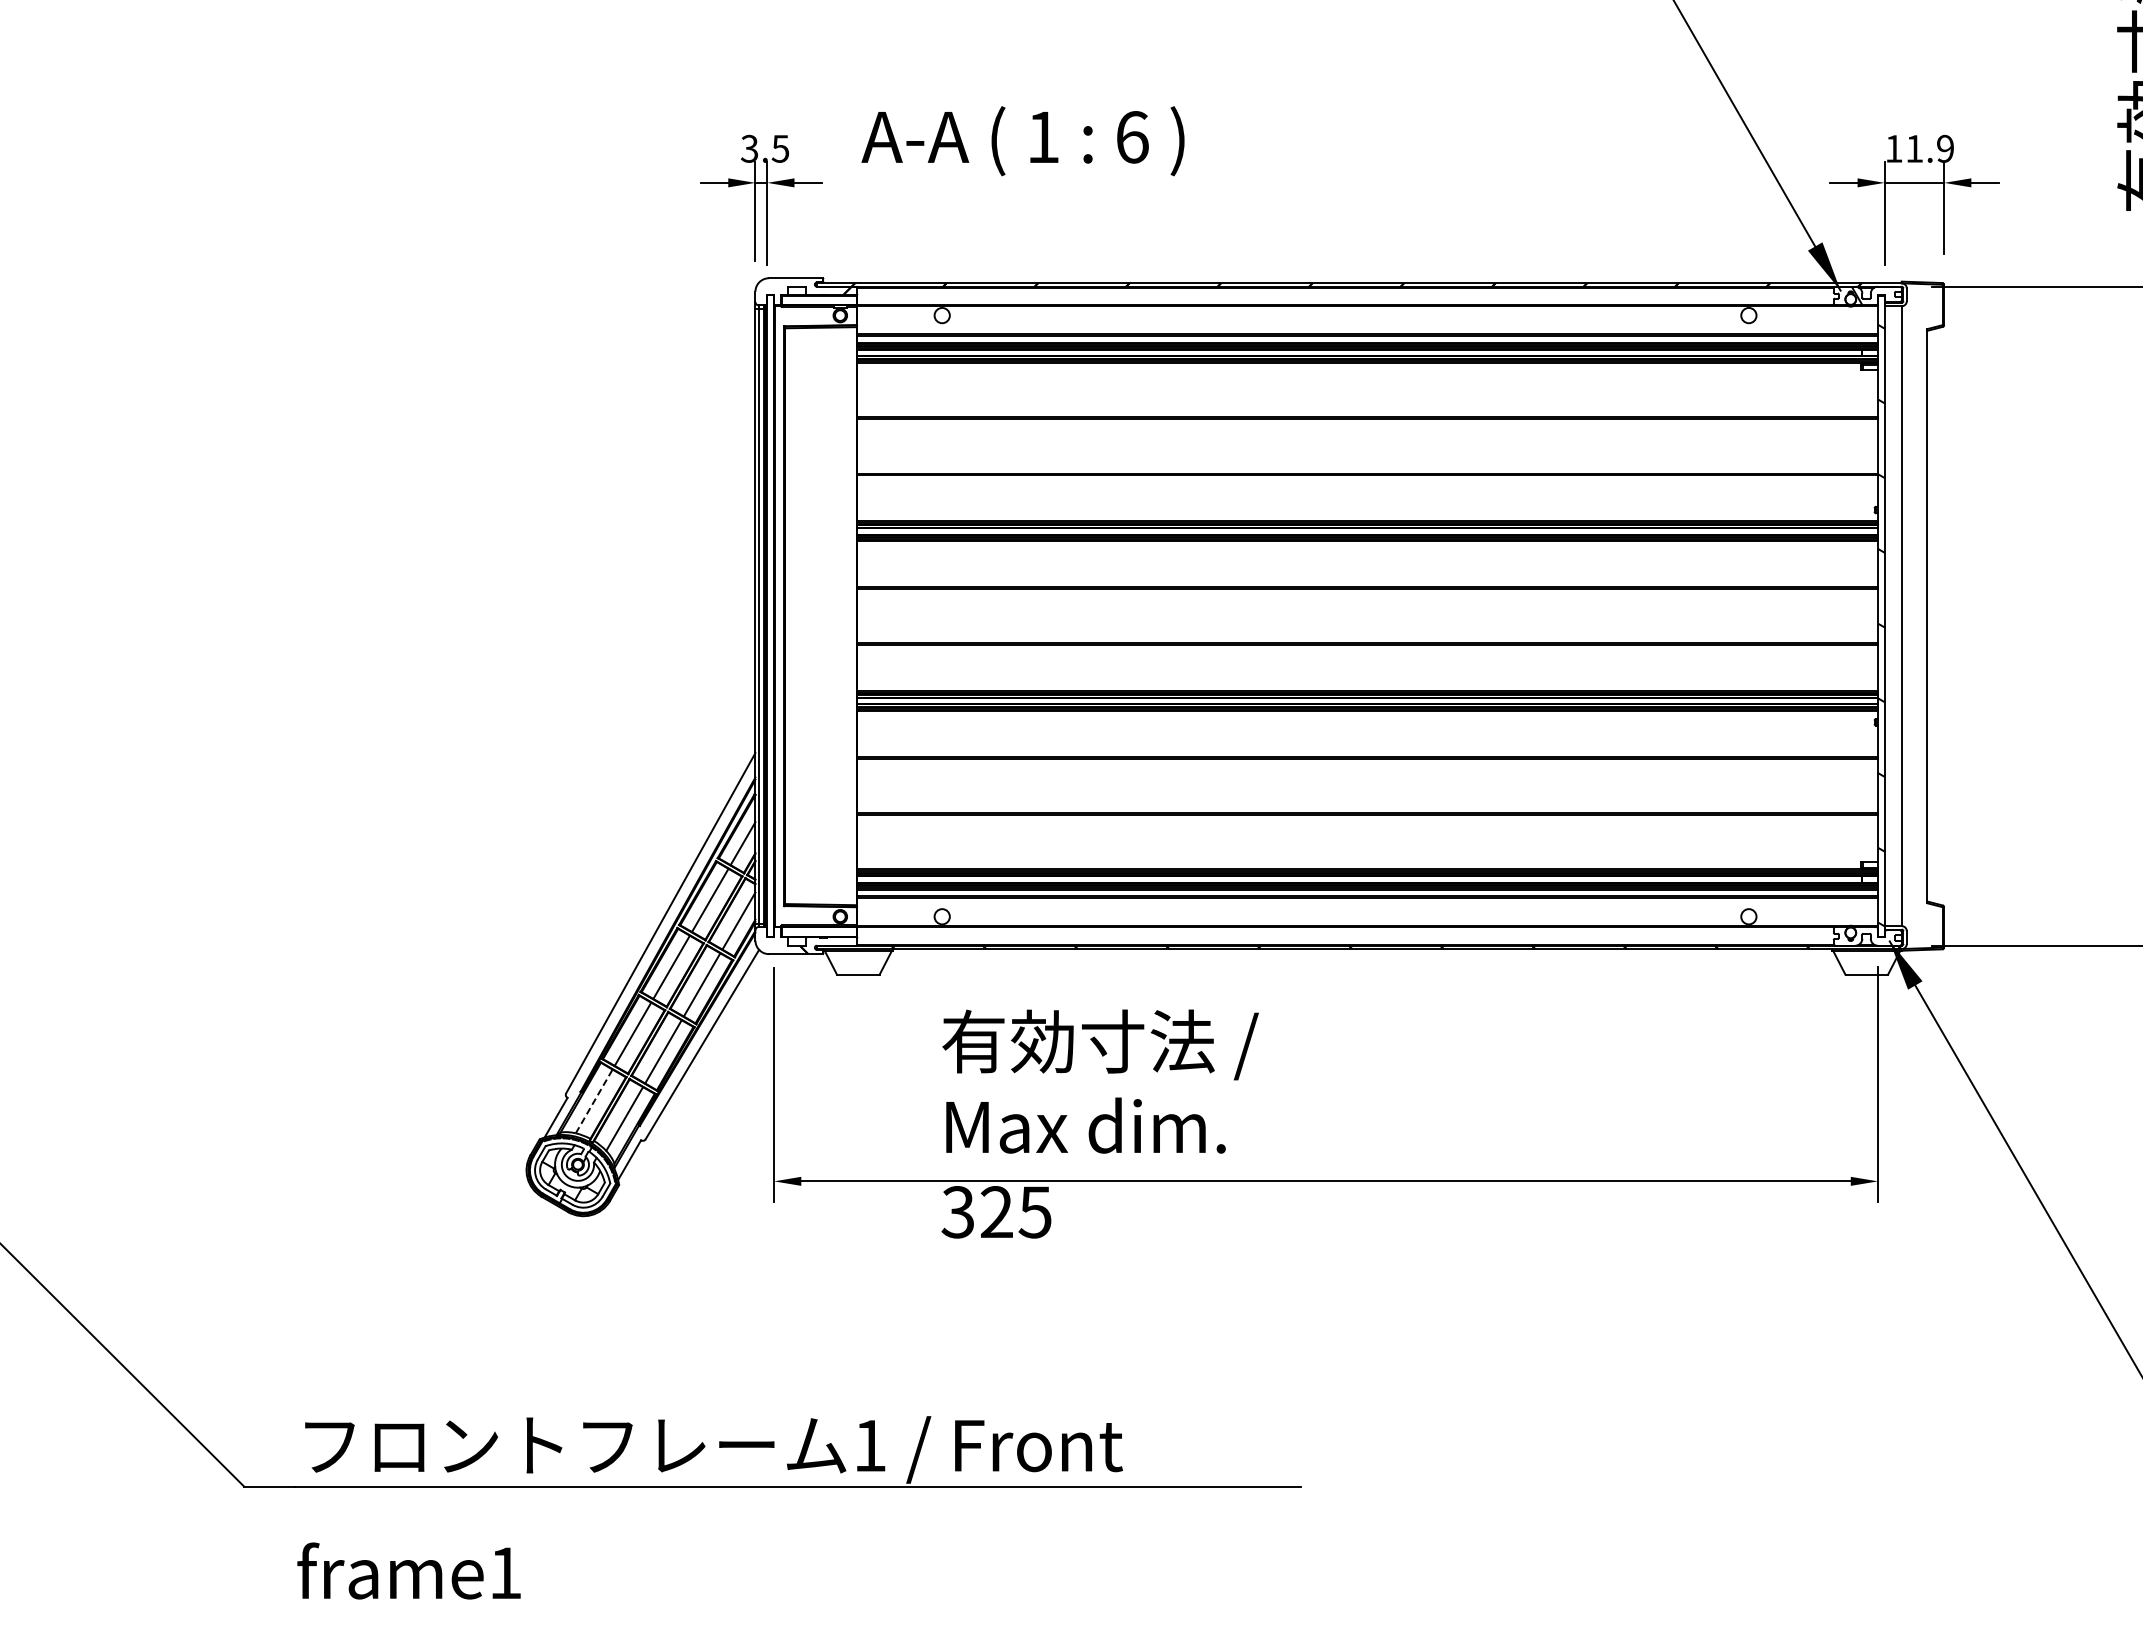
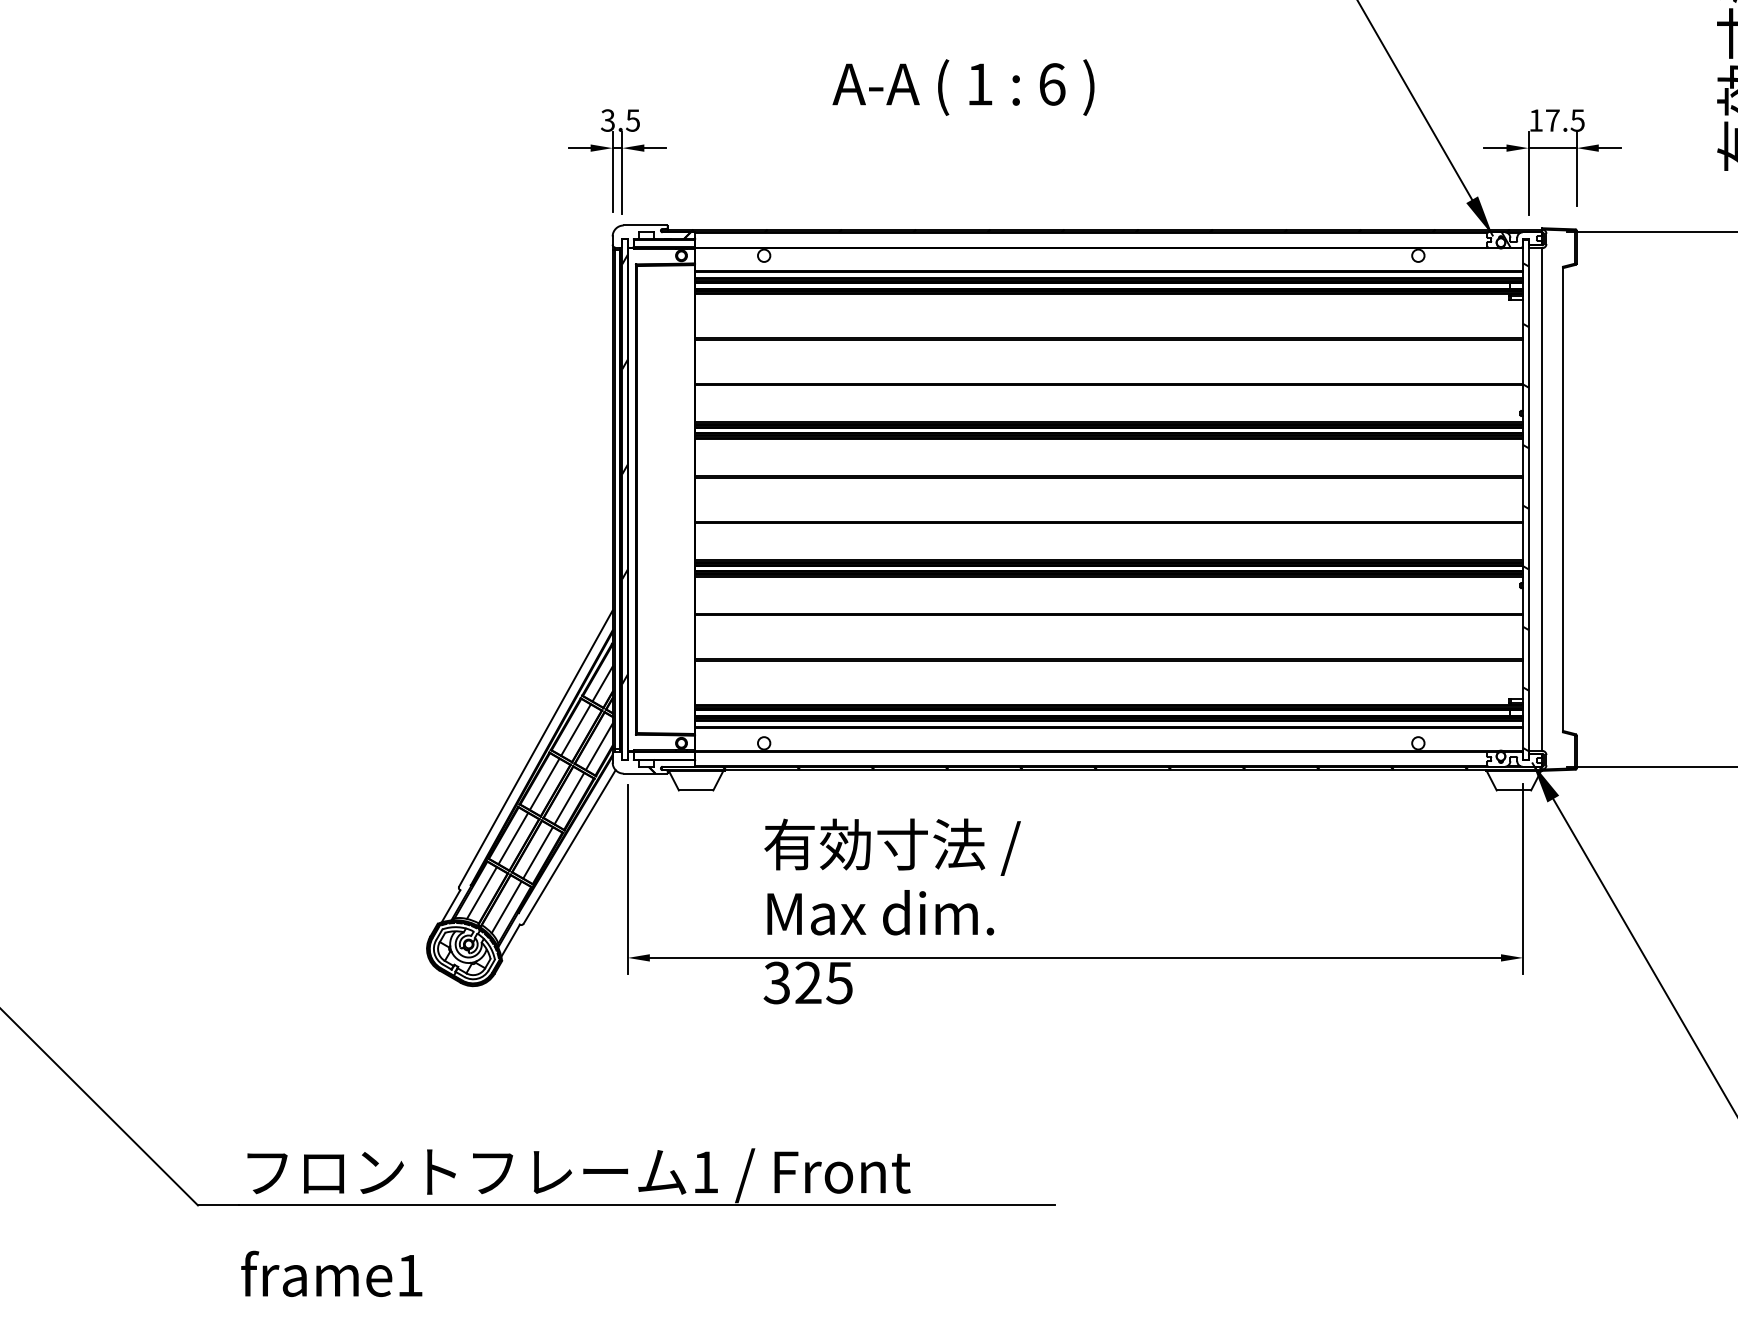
text: (1022, 141) -> (963, 87), moved
text: (1929, 148) -> (1564, 120), 11.9 -> 17.5
hatch: (770, 578) -> (624, 468), added
line: (594, 1101) -> (482, 893), dashed -> solid

